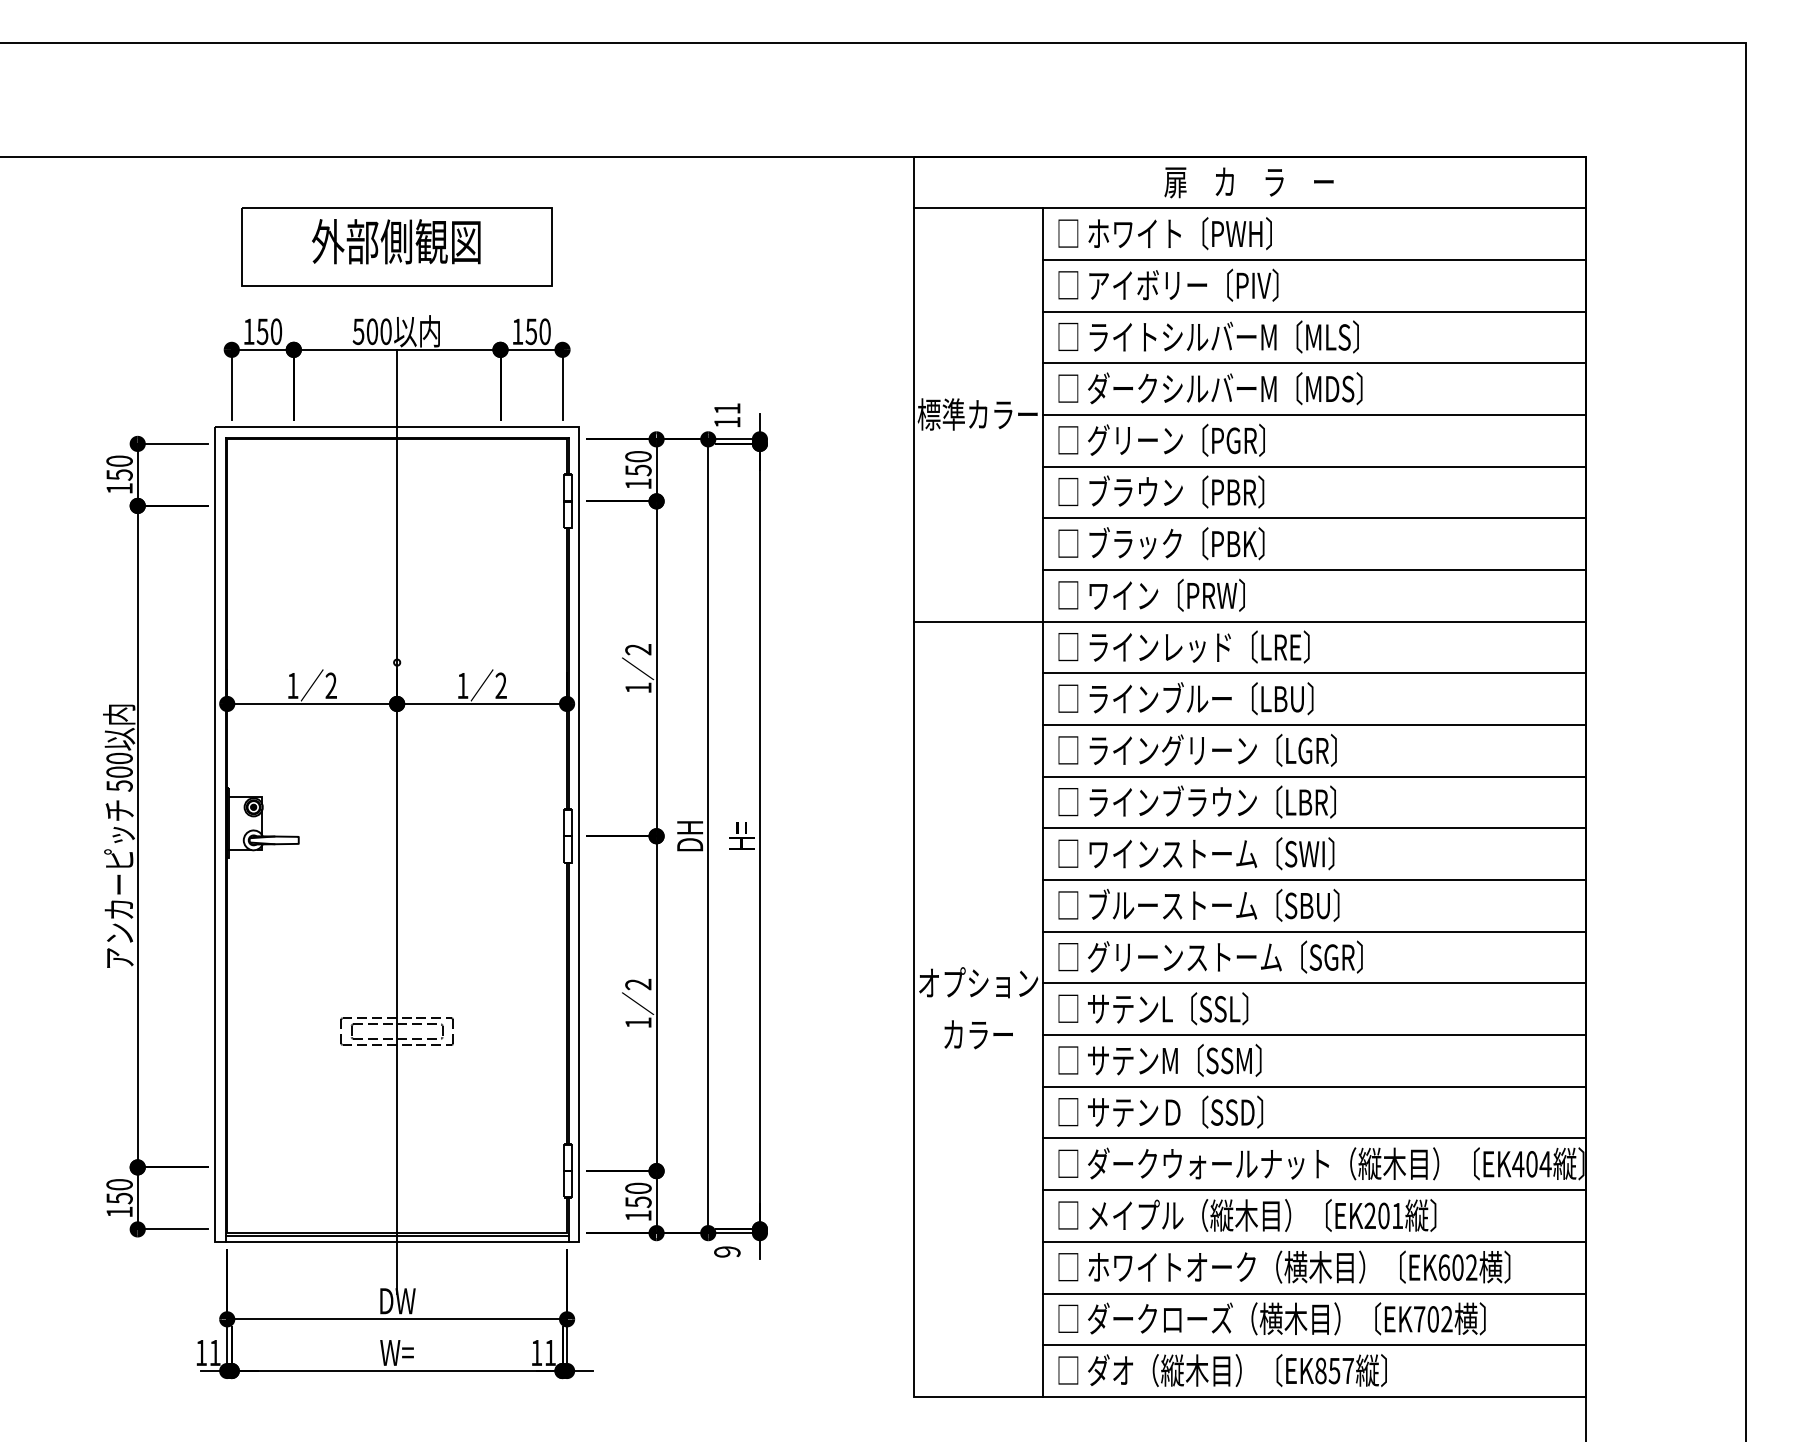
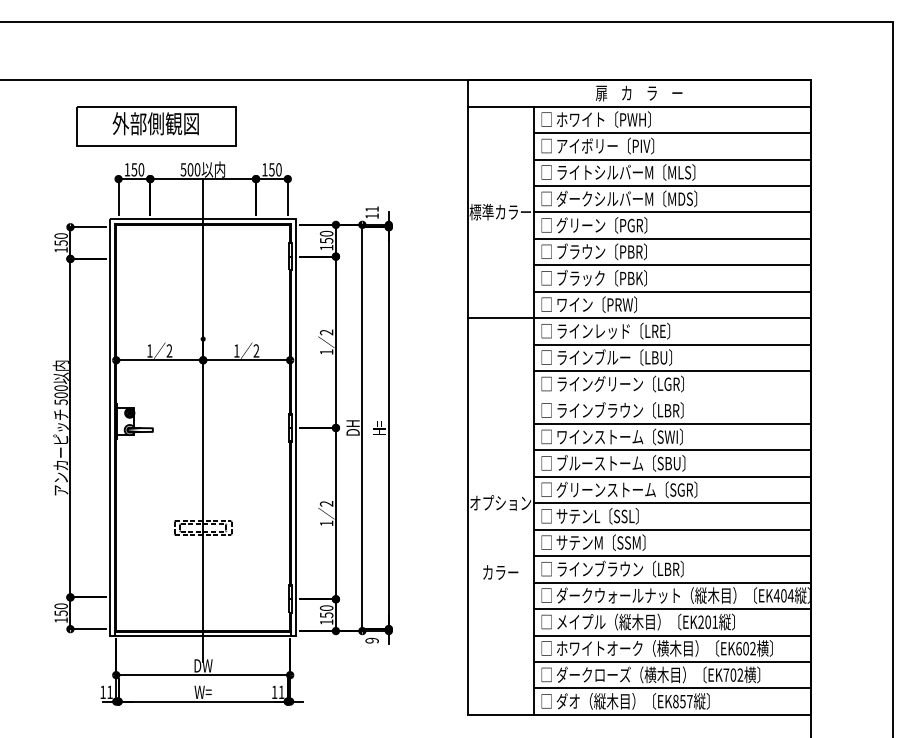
part: (397, 247) -> (156, 126), moved
line: (1314, 776) -> (672, 397), removed
text: (978, 1034) -> (500, 572), moved
text: (1210, 1110) -> (619, 568), □ サテンＤ〔SSD〕 -> □ ラインブラウン〔LBR〕

